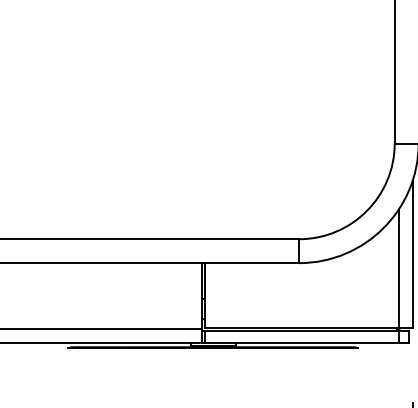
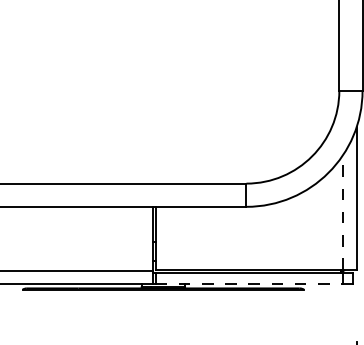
line: (398, 268) -> (343, 212), solid -> dashed
line: (302, 342) -> (249, 283), solid -> dashed

